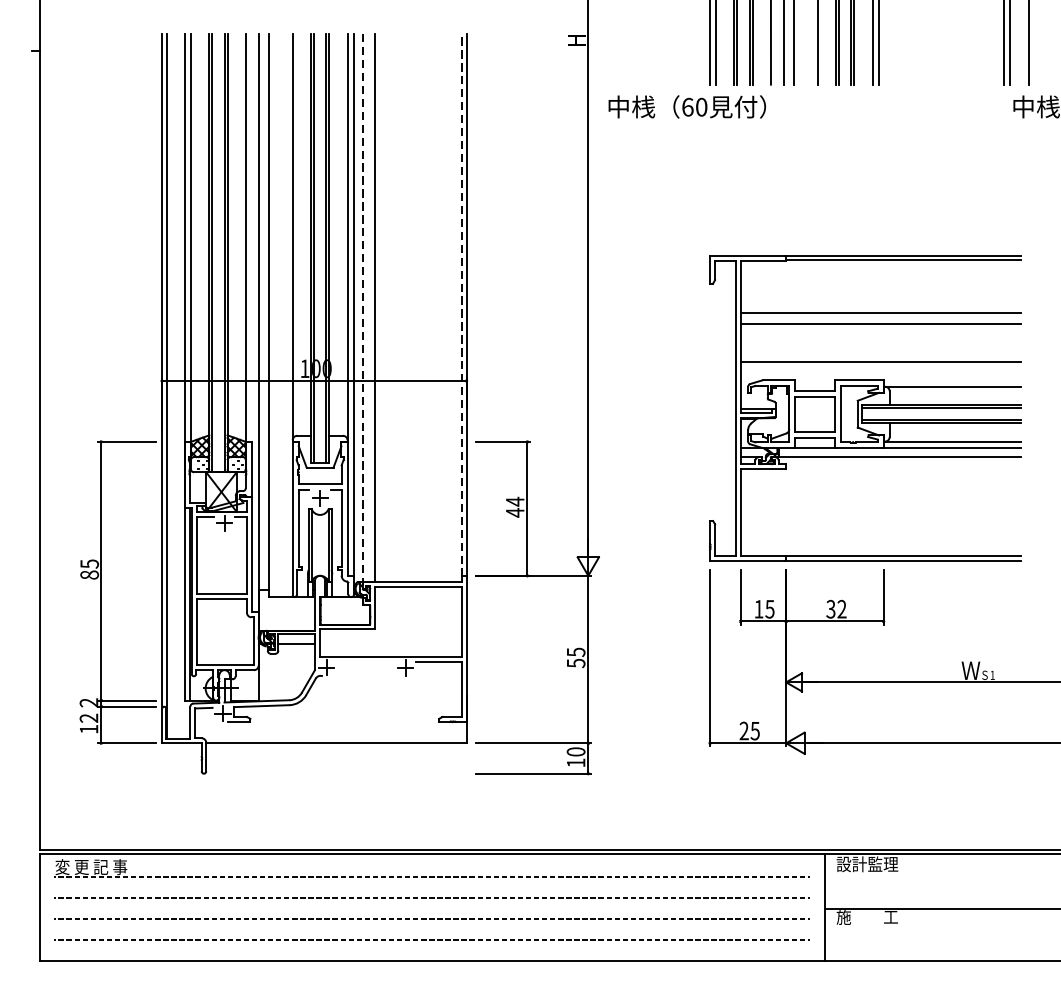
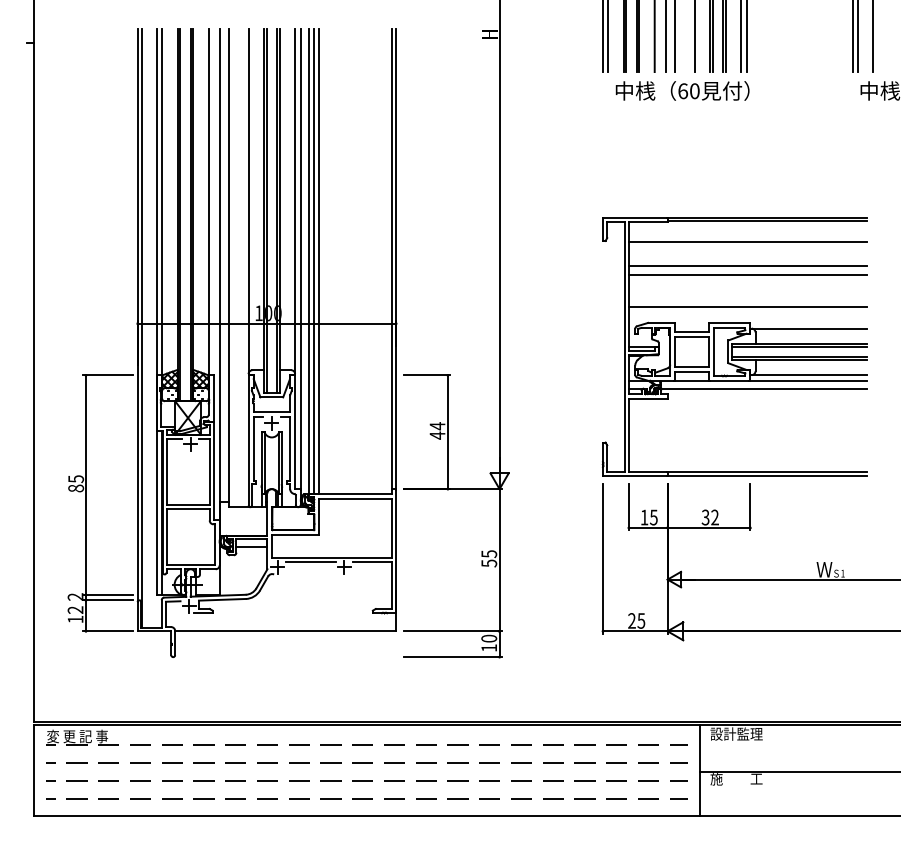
text: (687, 106) -> (682, 90), moved
line: (880, 284) -> (747, 241), added
line: (461, 304) -> (391, 258), dashed -> solid
line: (363, 307) -> (308, 261), dashed -> solid
line: (370, 307) -> (314, 261), added
line: (365, 662) -> (310, 562), added

